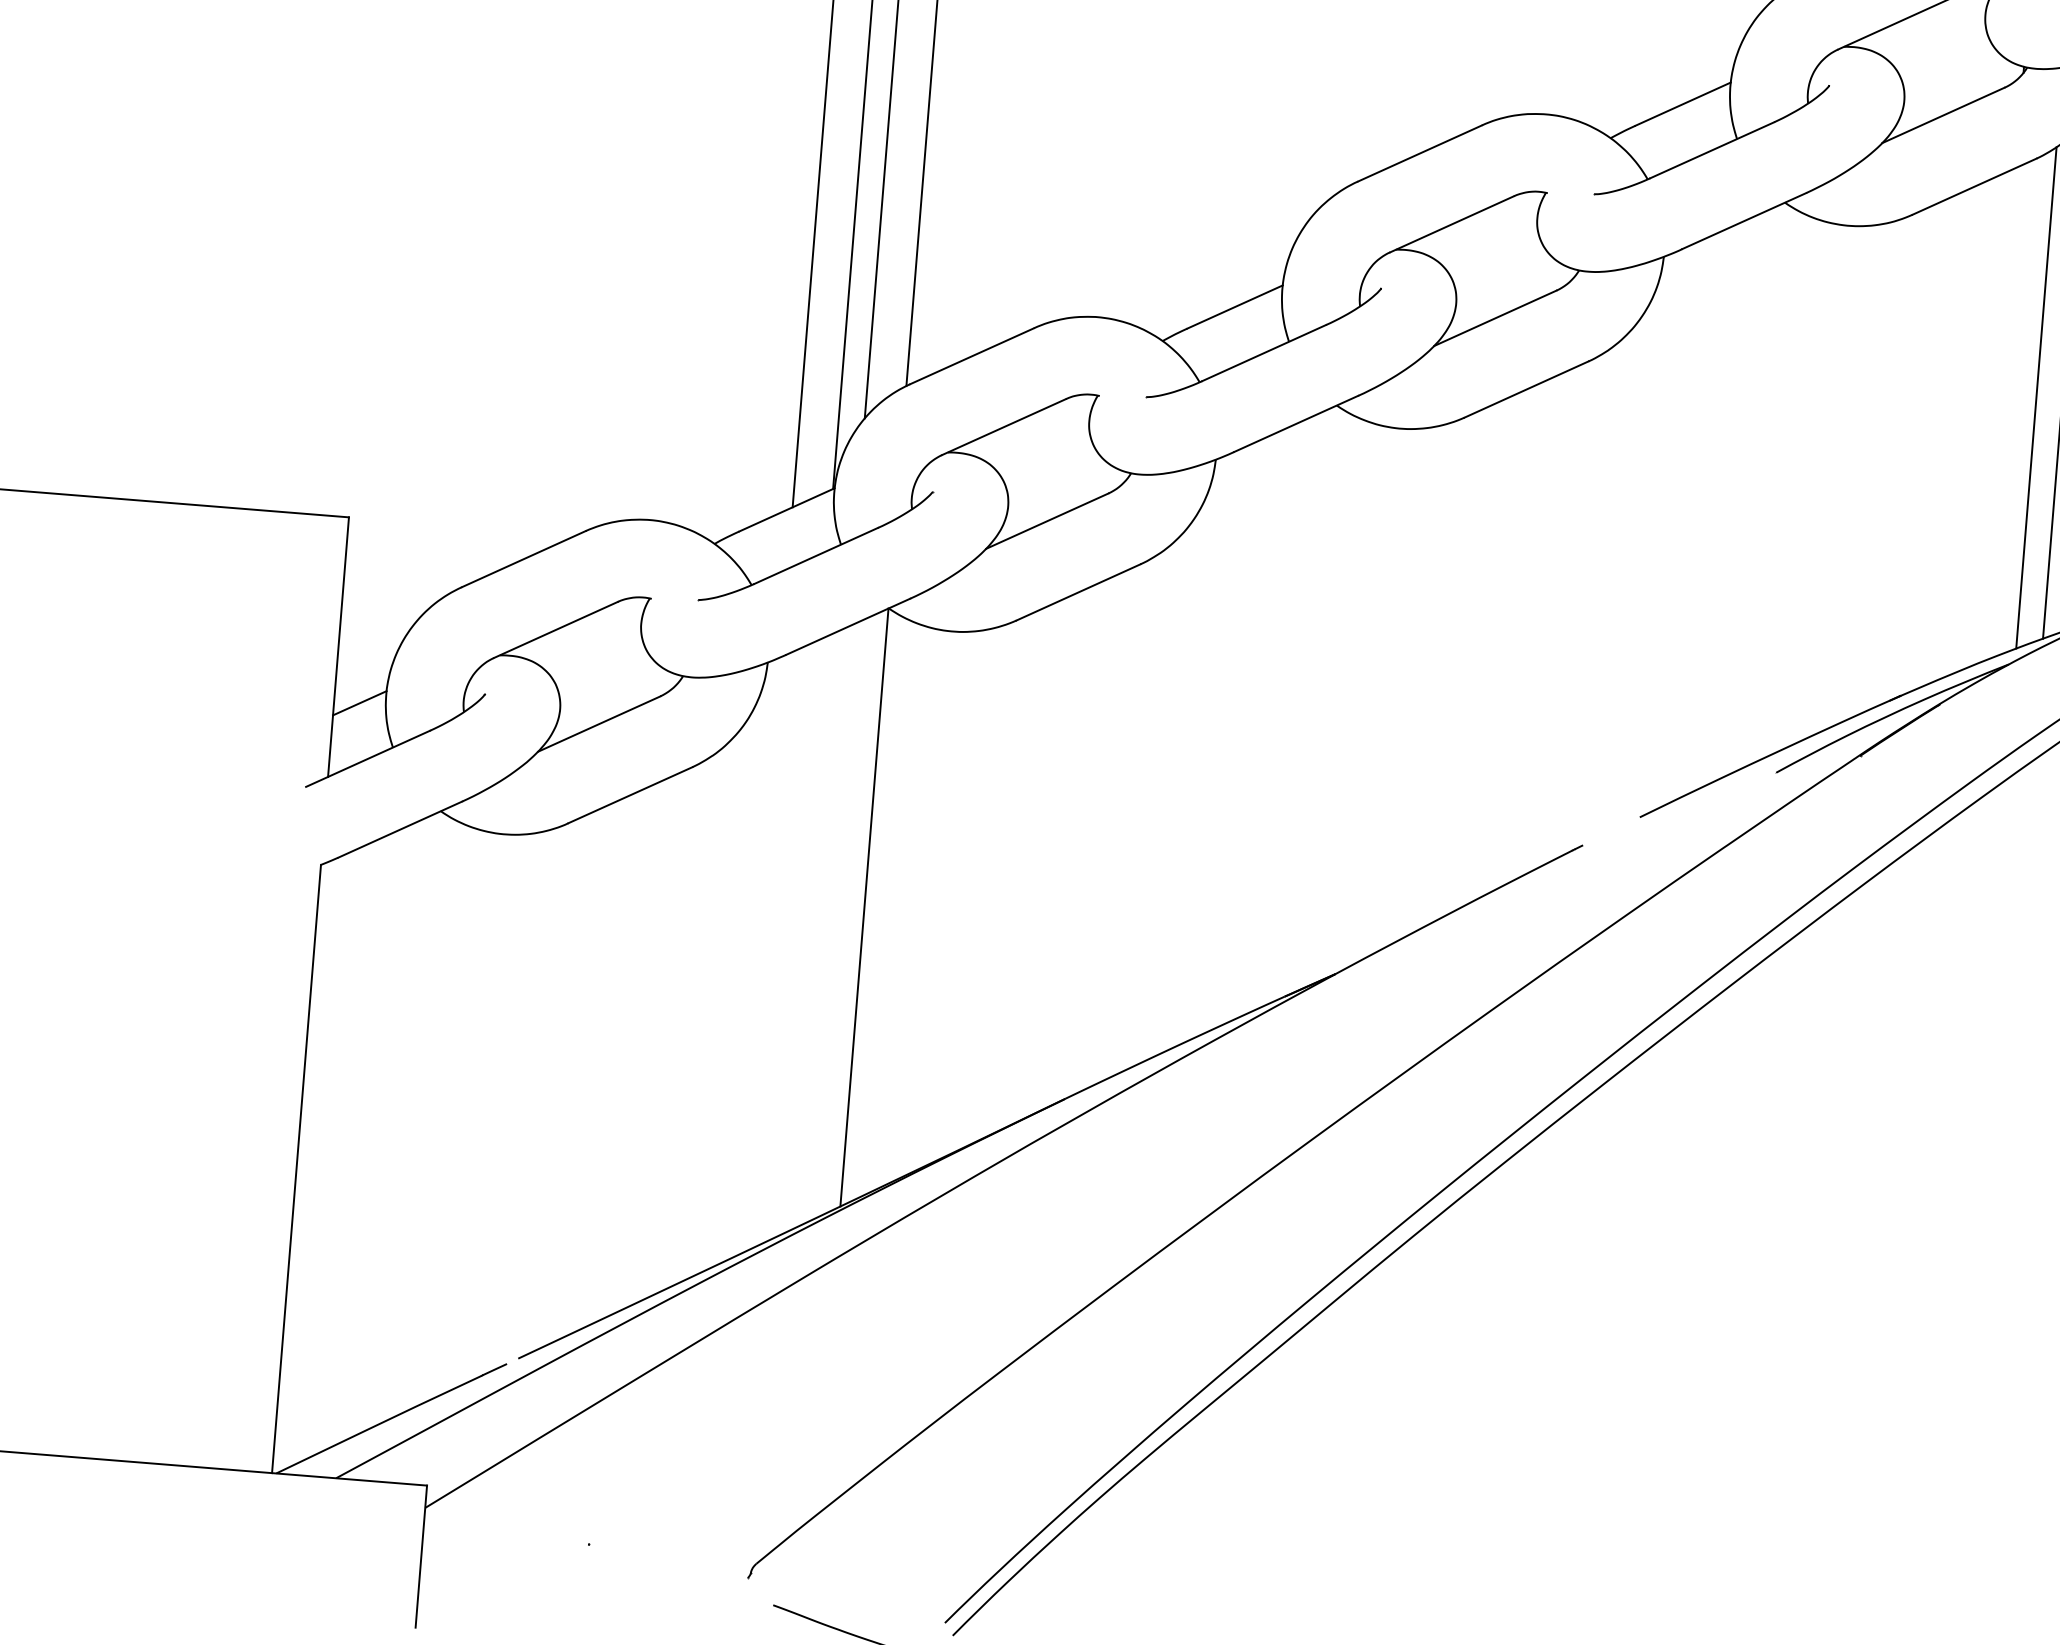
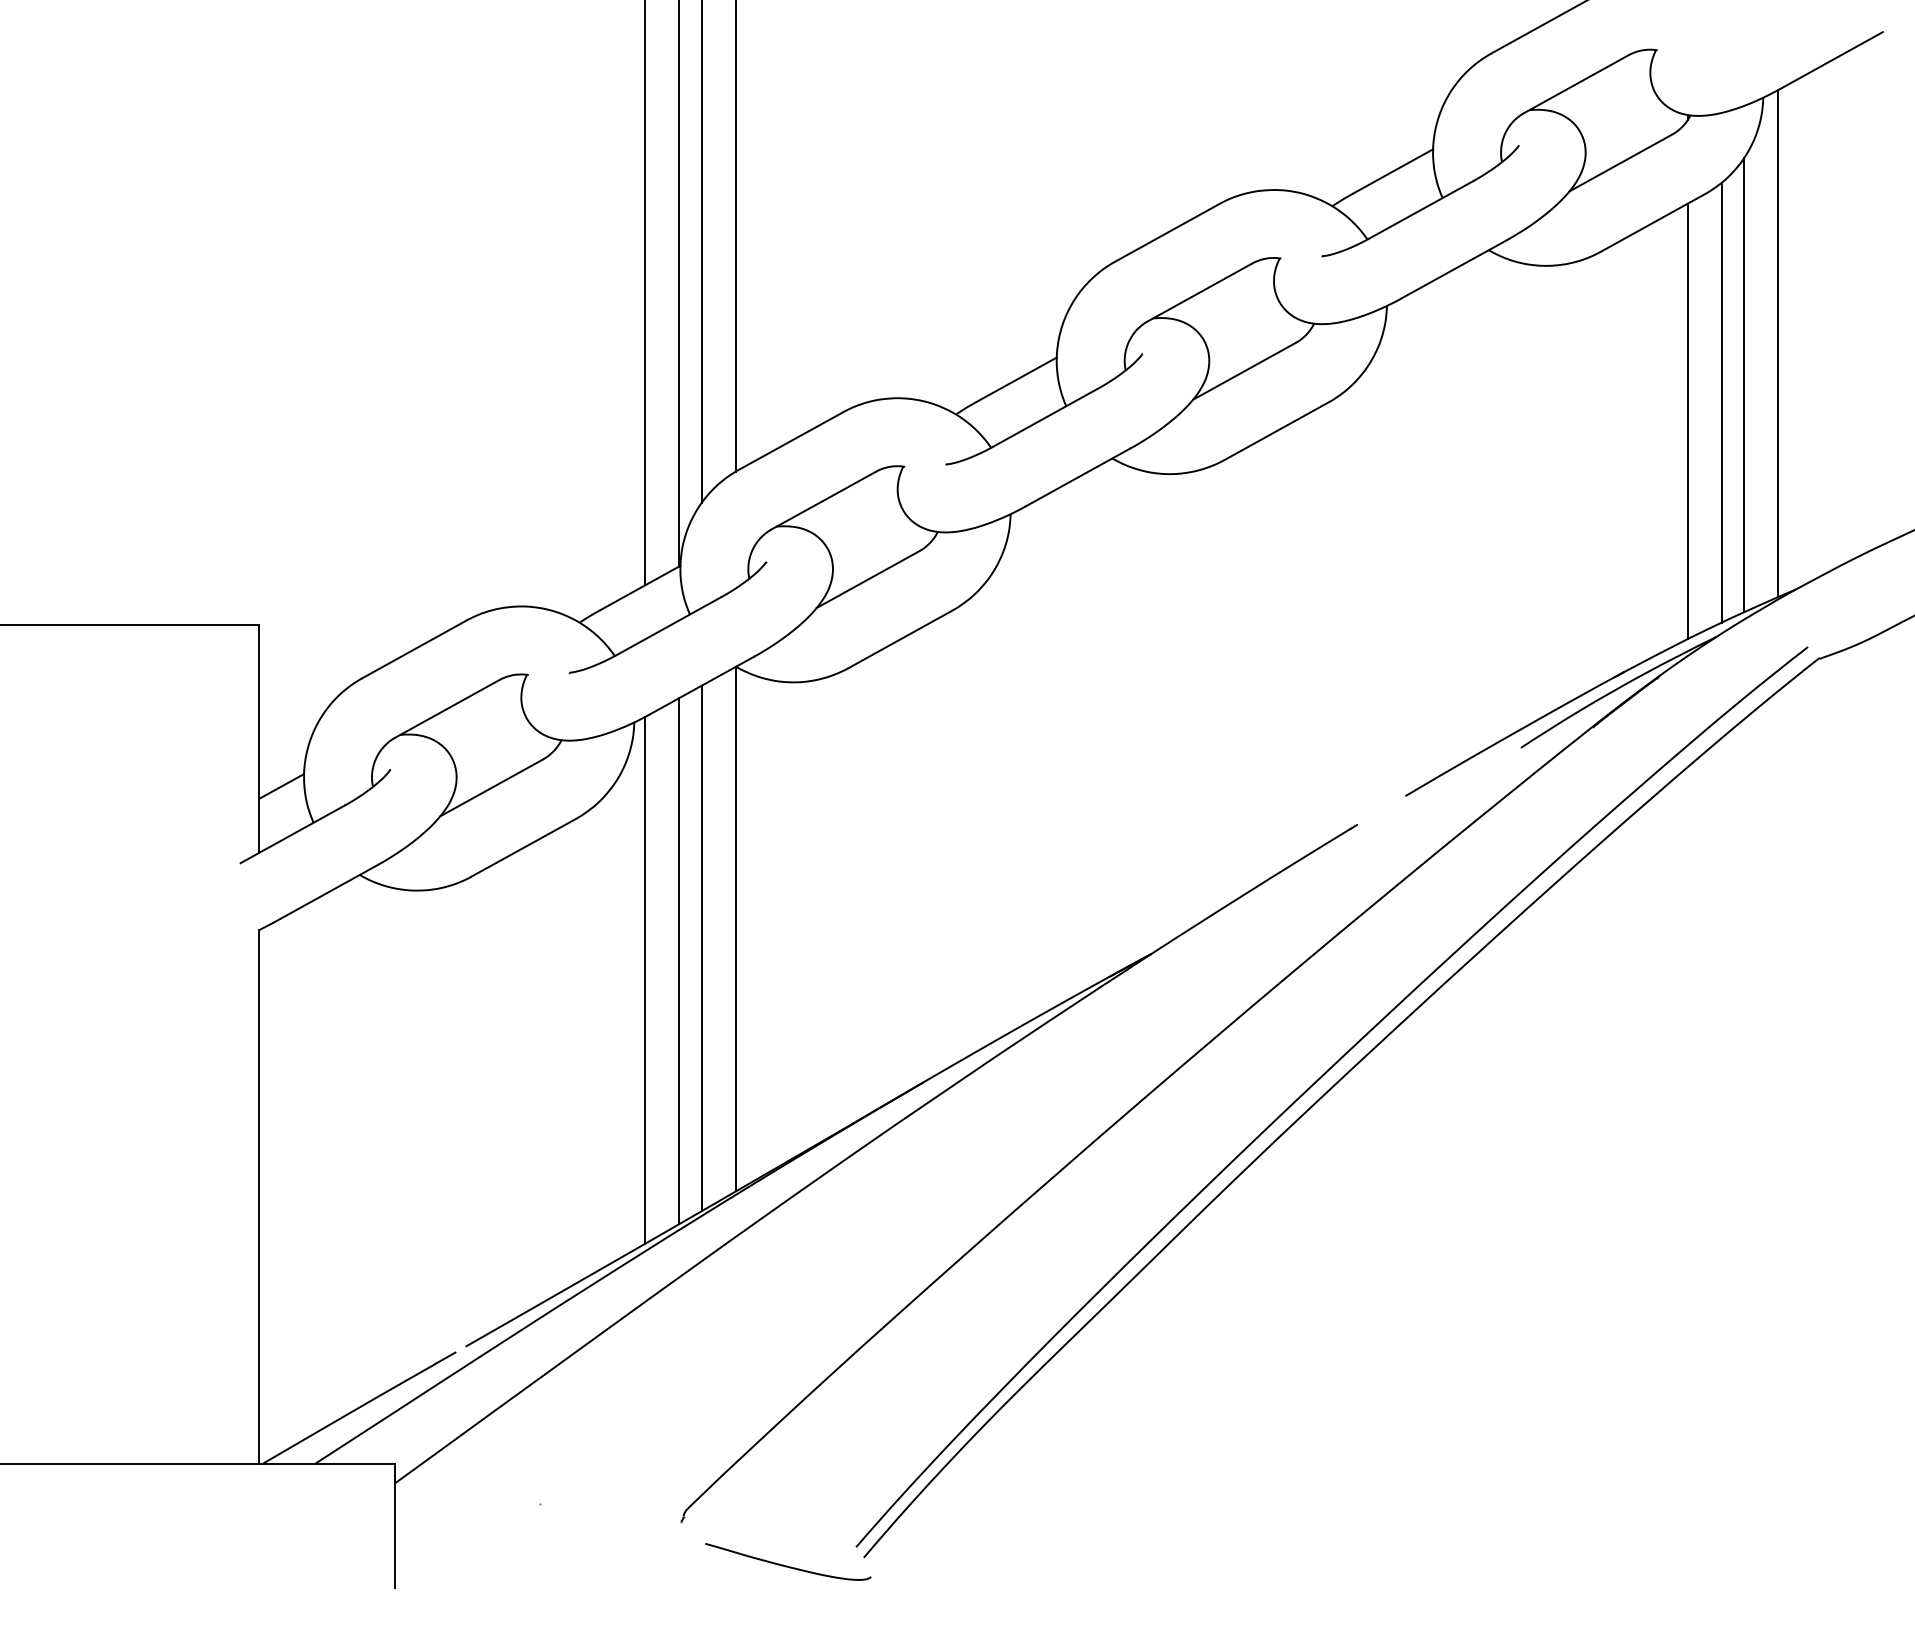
line: (1995, 416) -> (1687, 421), added
line: (823, 926) -> (701, 948), added
line: (797, 939) -> (679, 961), added
line: (756, 957) -> (645, 980), added

